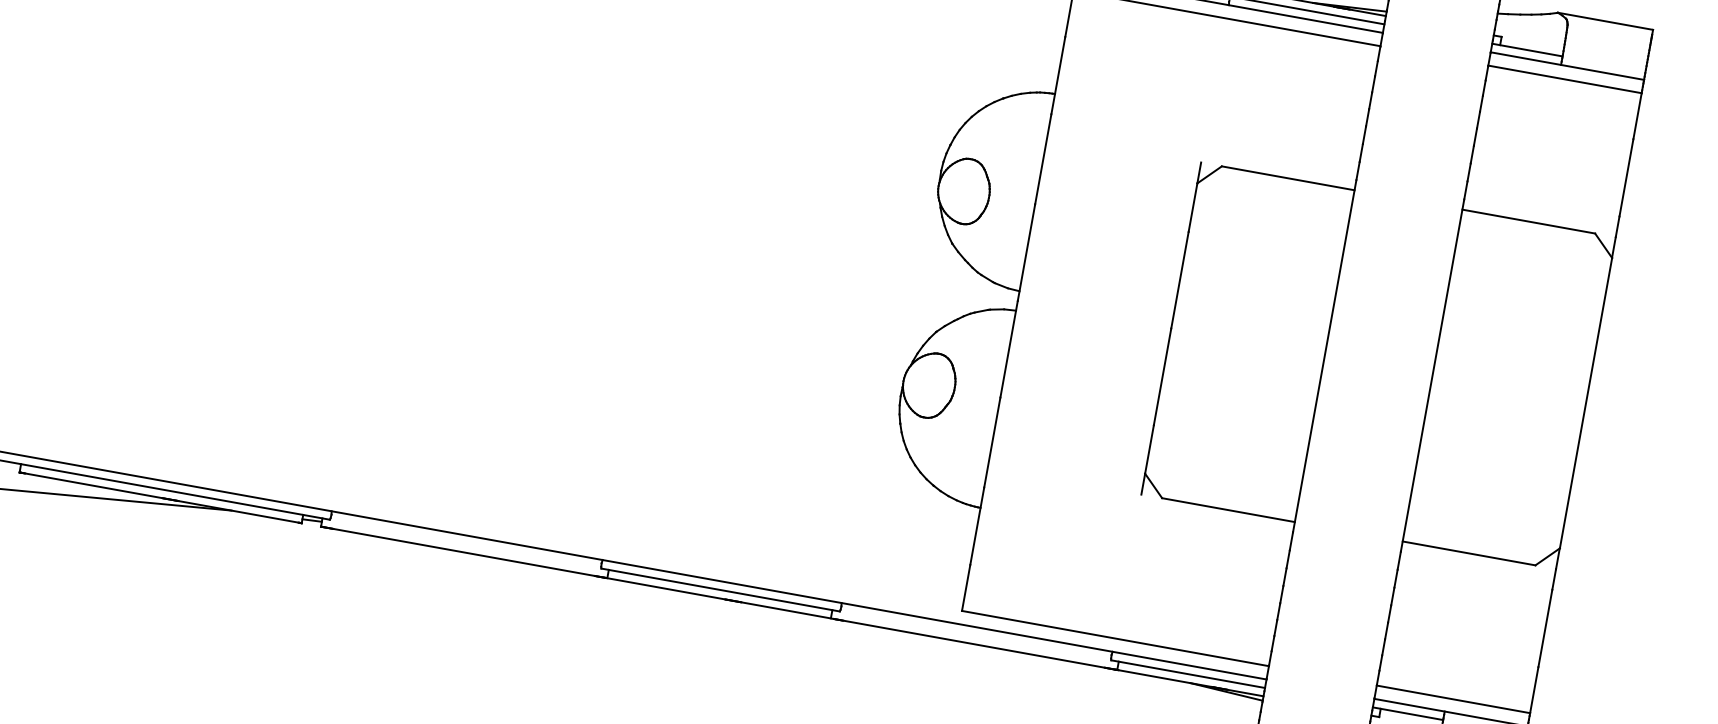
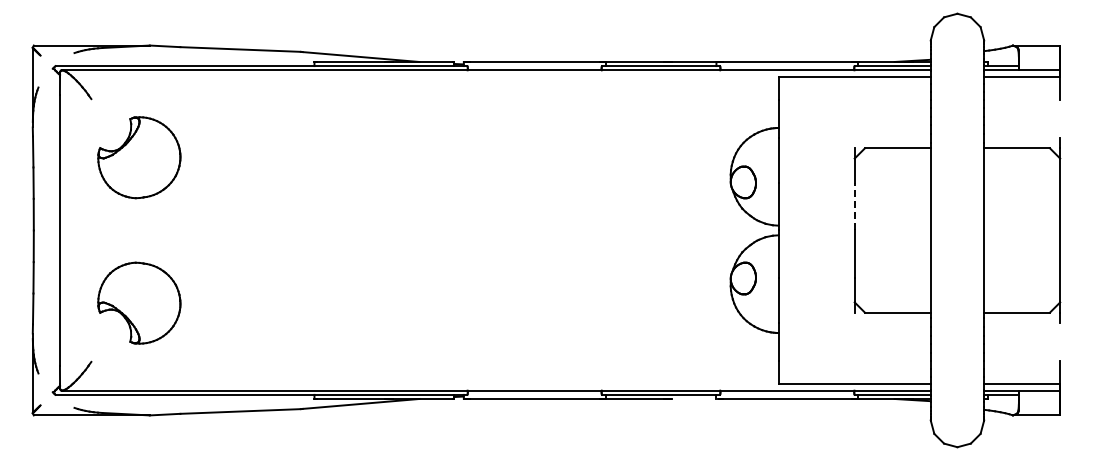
line: (1627, 177) -> (1060, 118), removed
line: (1179, 280) -> (854, 206), solid -> dashed
line: (786, 609) -> (694, 398), removed
line: (1546, 627) -> (1060, 341), removed

